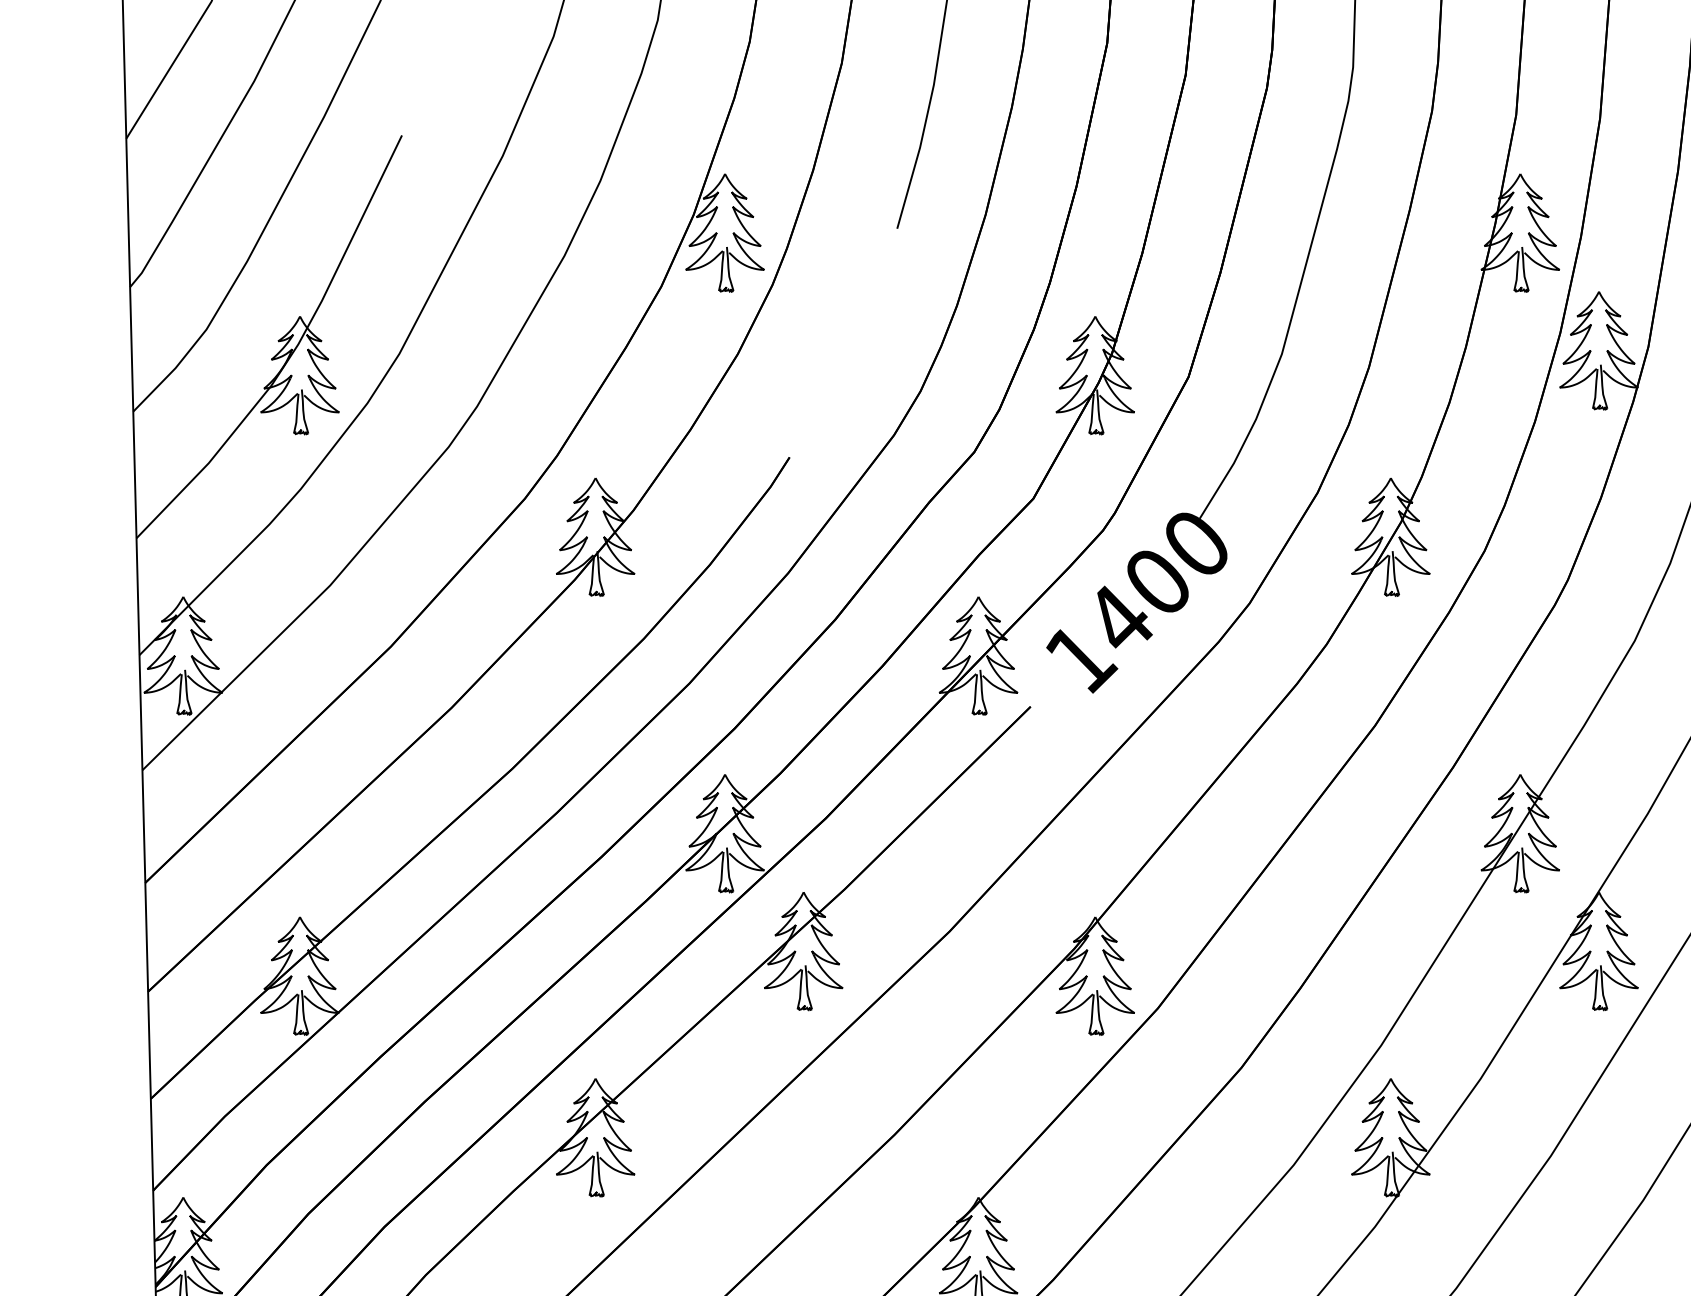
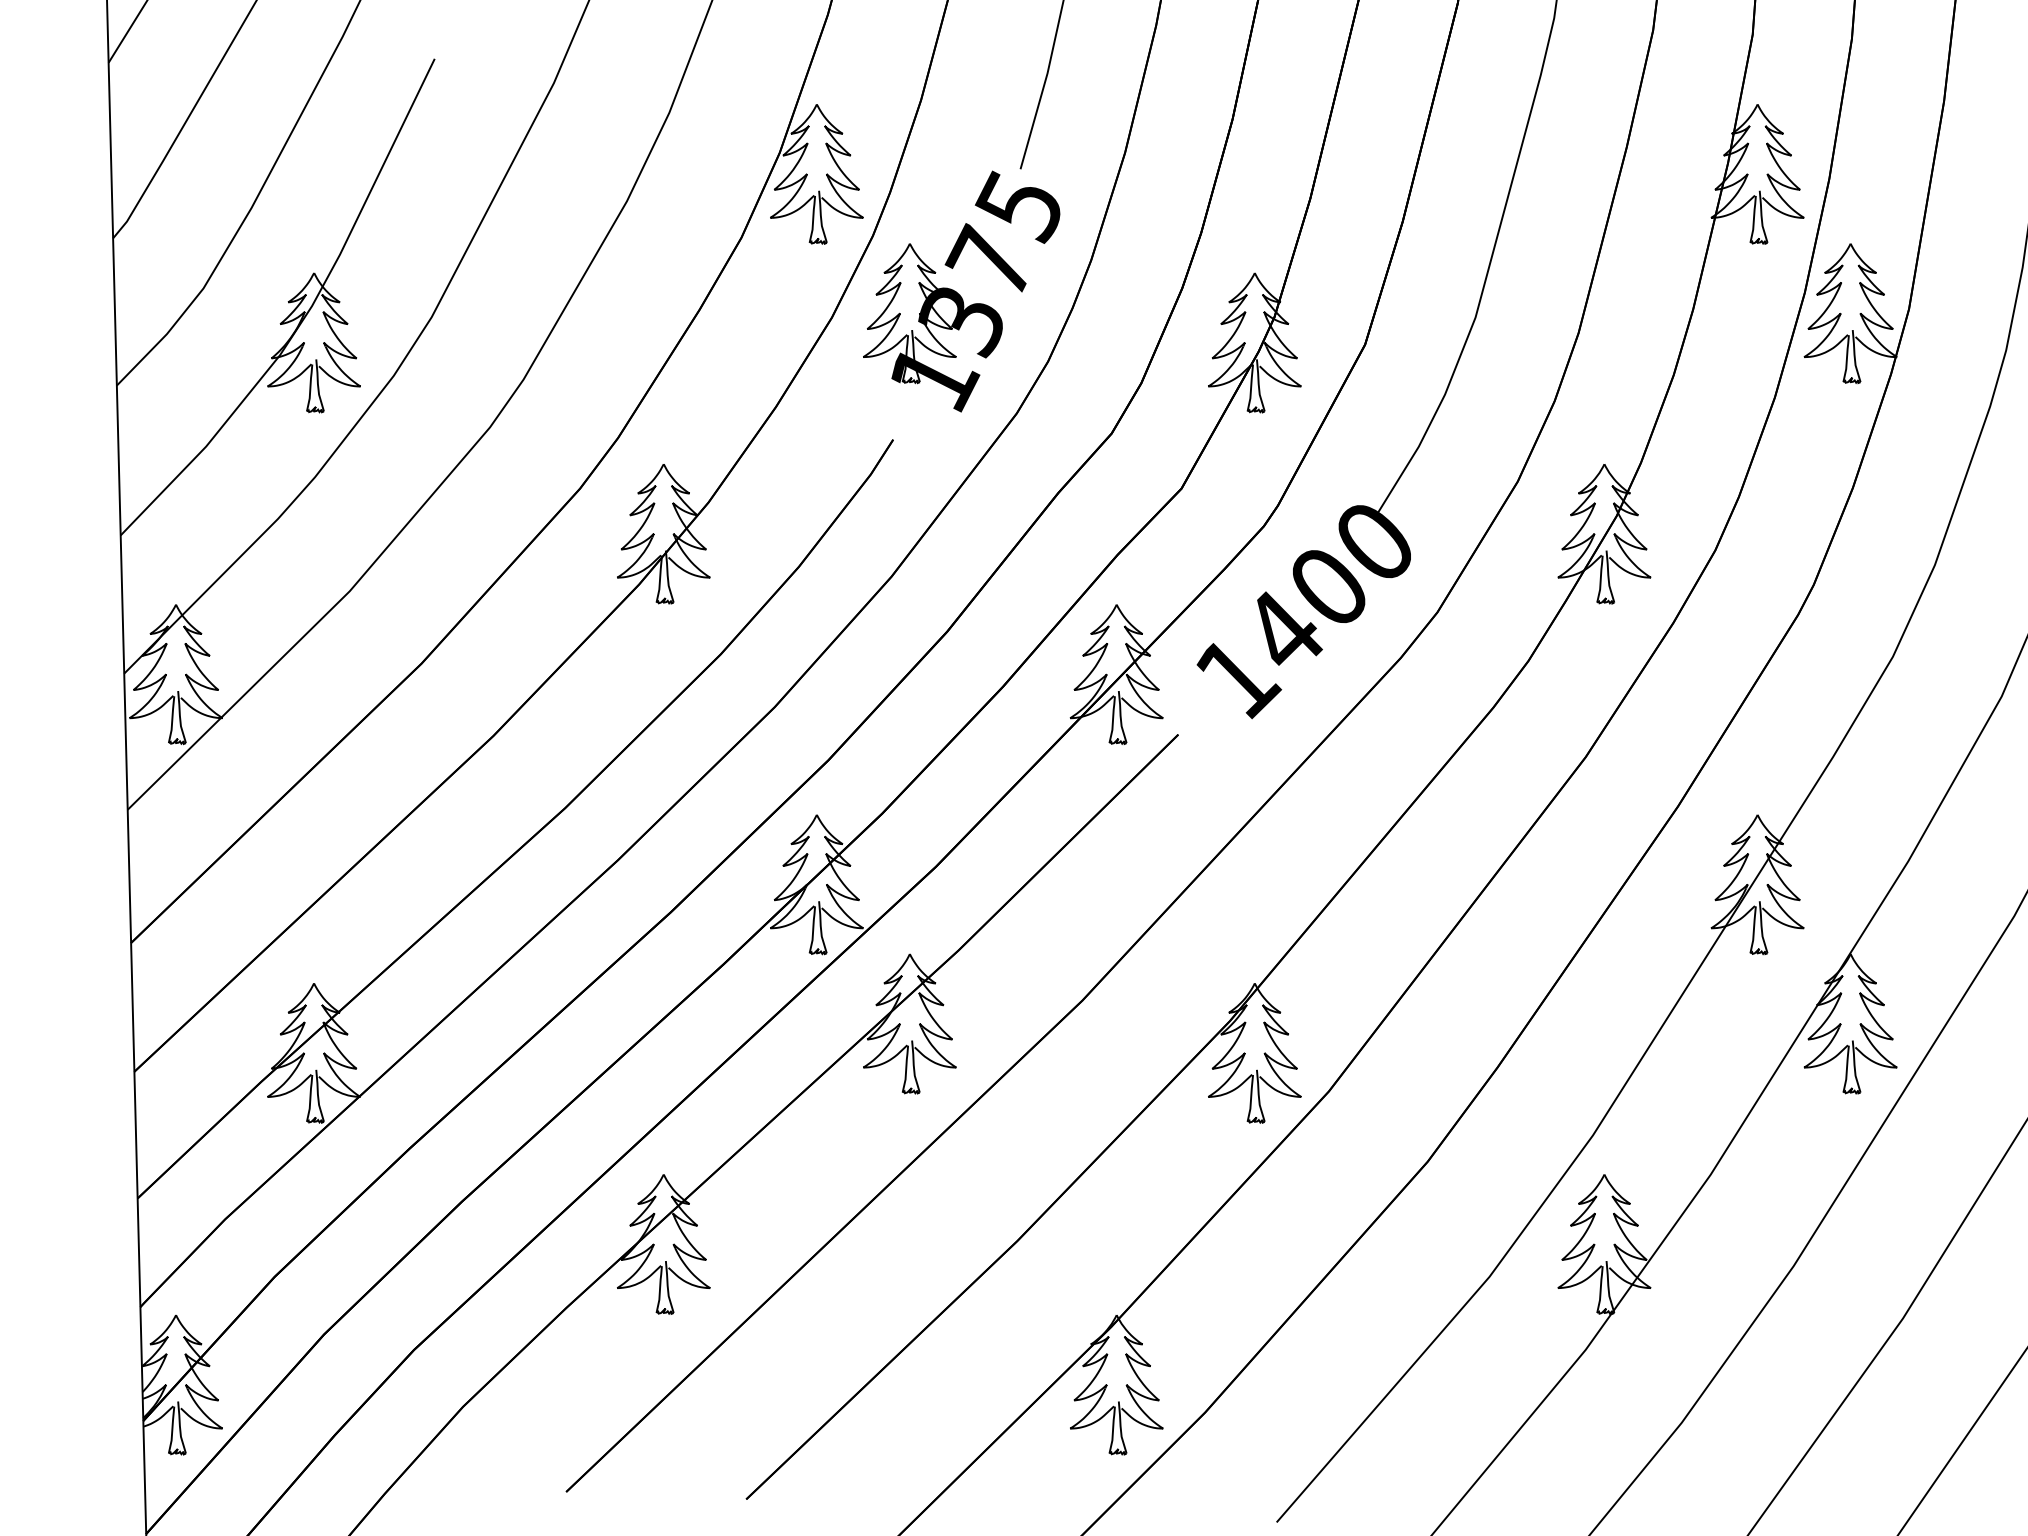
part: (847, 332) -> (961, 291), added

